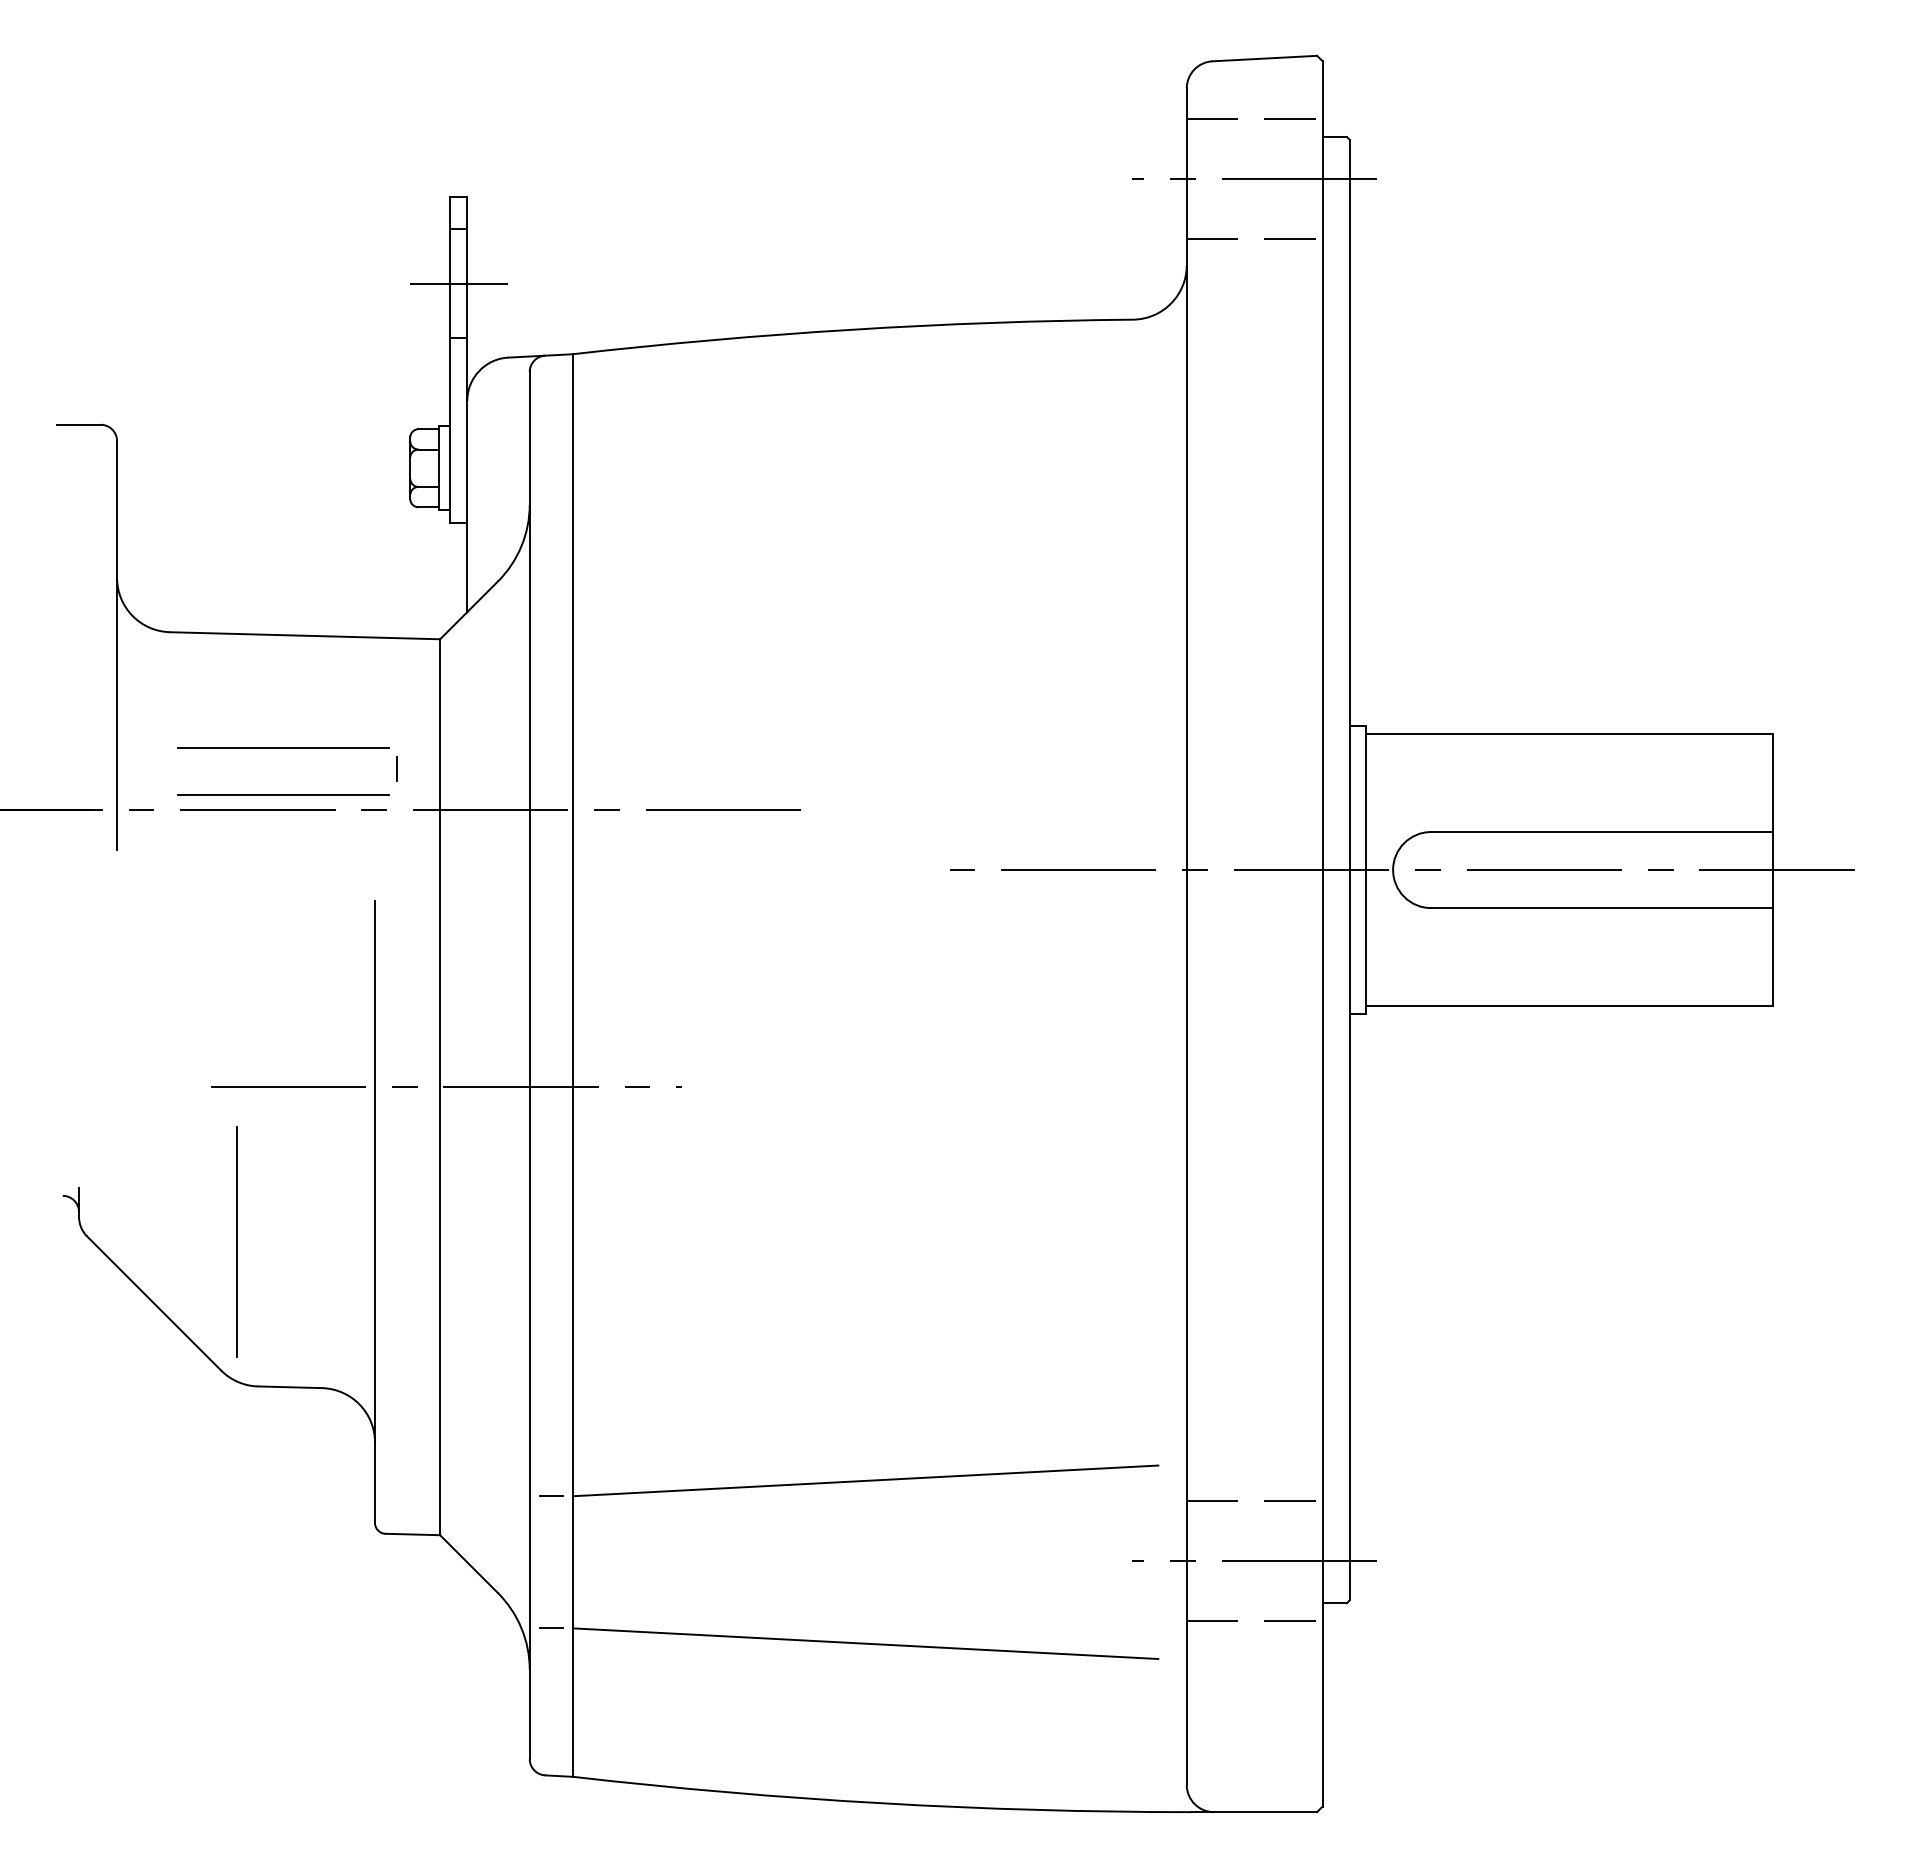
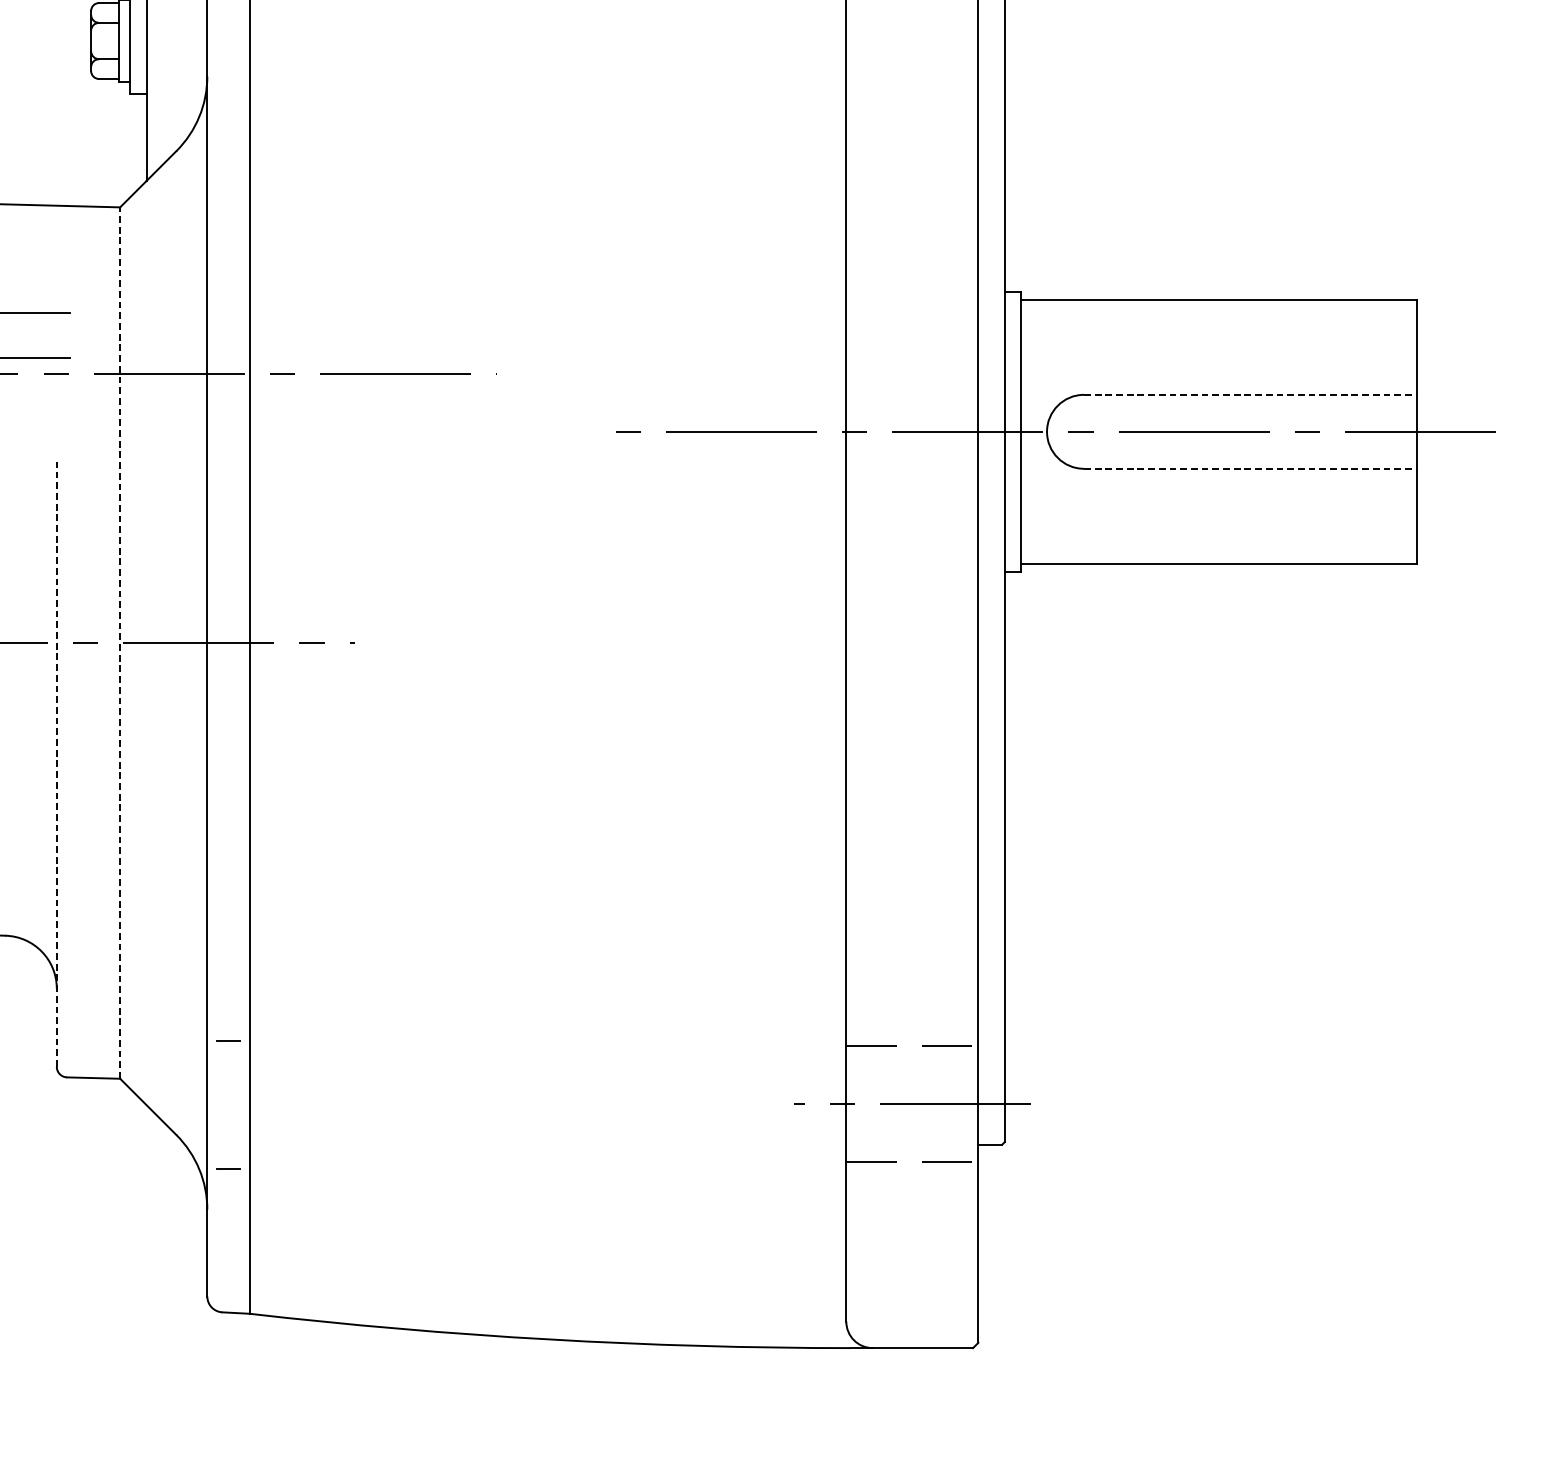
line: (396, 768) -> (77, 333), removed
line: (1602, 832) -> (1250, 395), solid -> dashed
line: (1602, 908) -> (1250, 469), solid -> dashed
line: (440, 1087) -> (120, 643), solid -> dashed
line: (375, 1212) -> (57, 764), solid -> dashed
line: (865, 1480) -> (533, 1025), removed
line: (865, 1643) -> (533, 1184), removed

